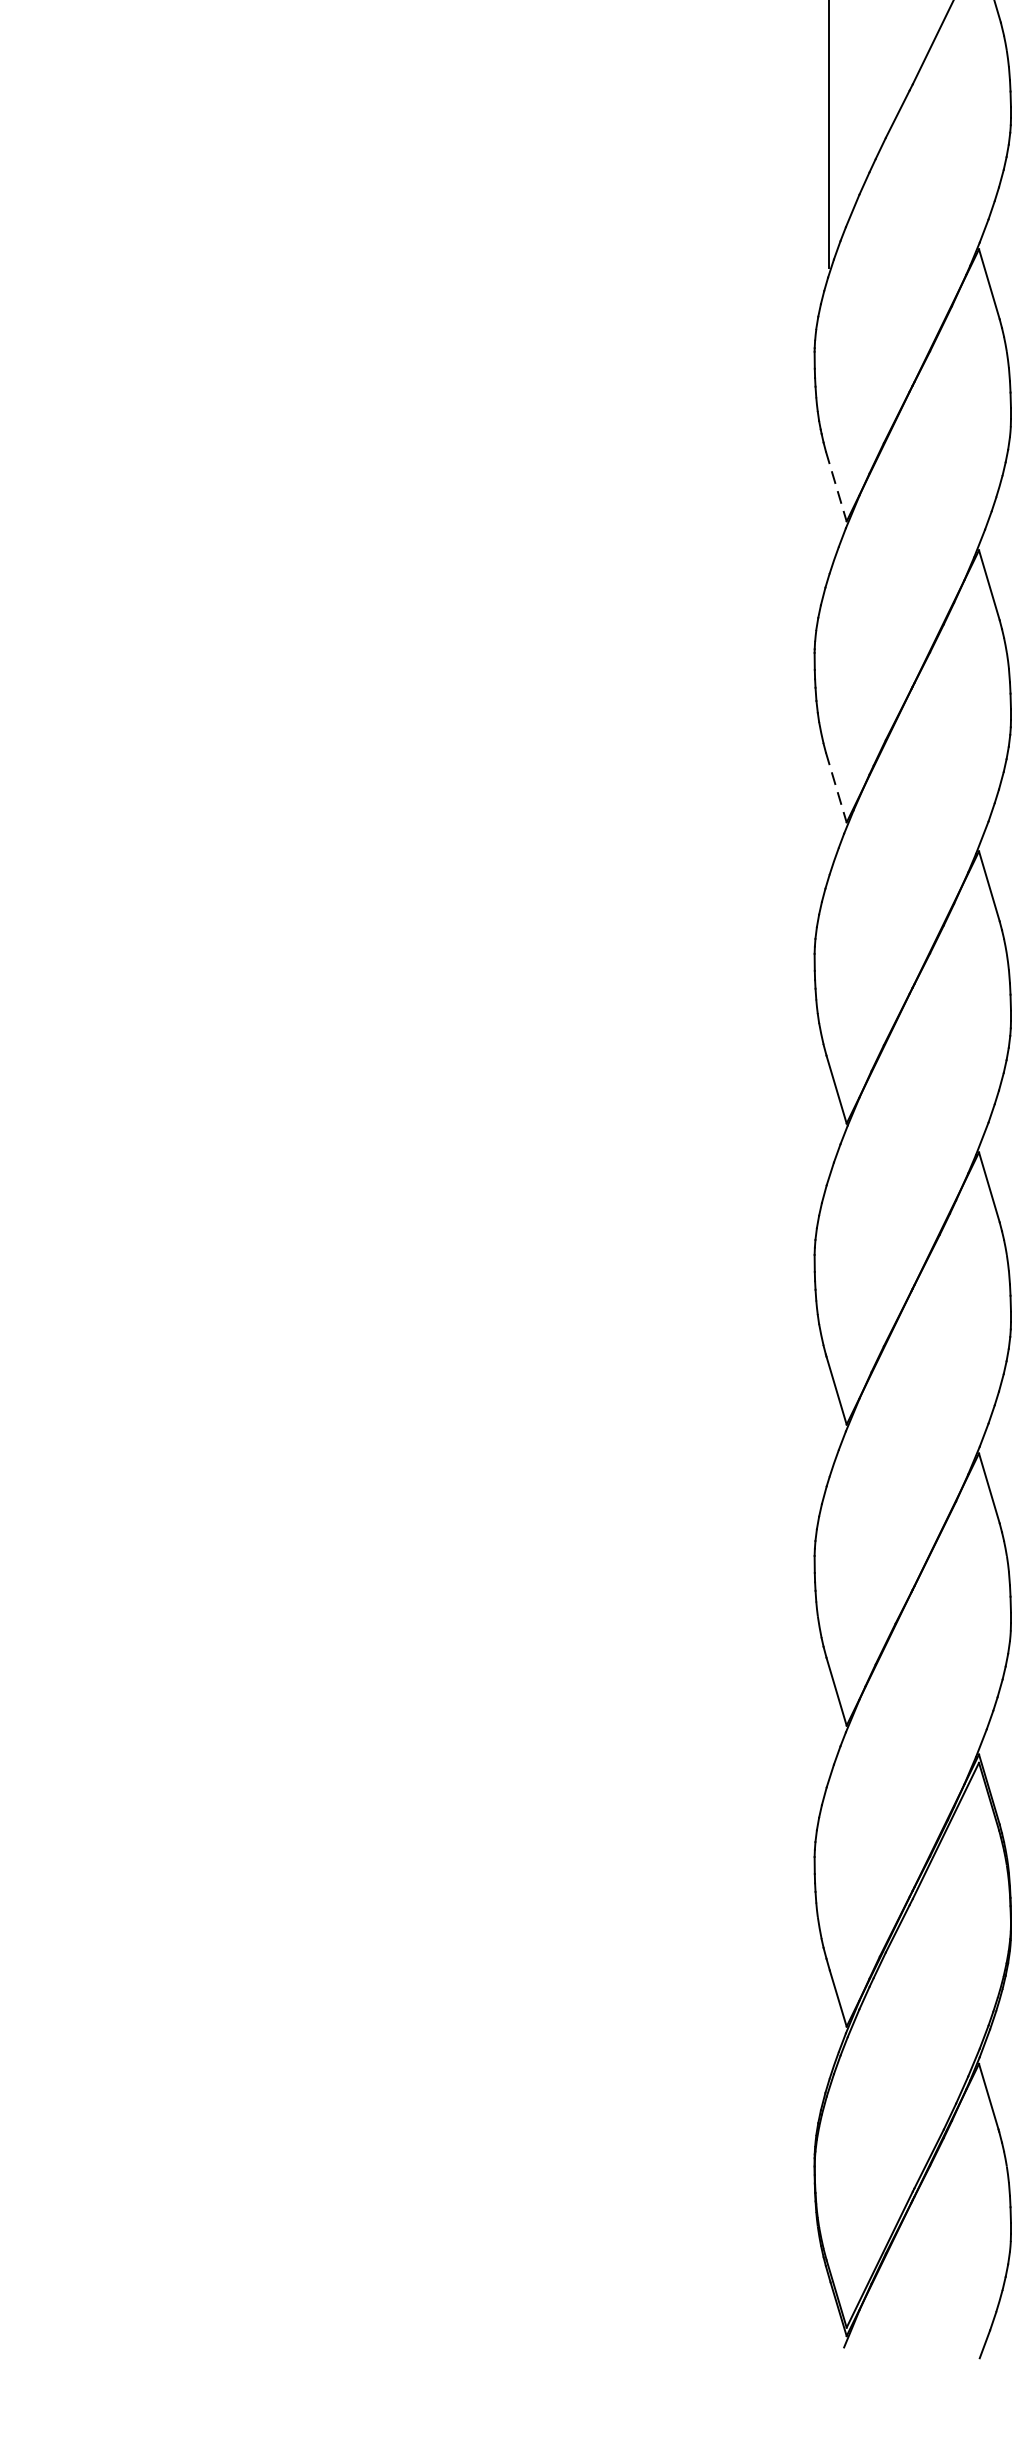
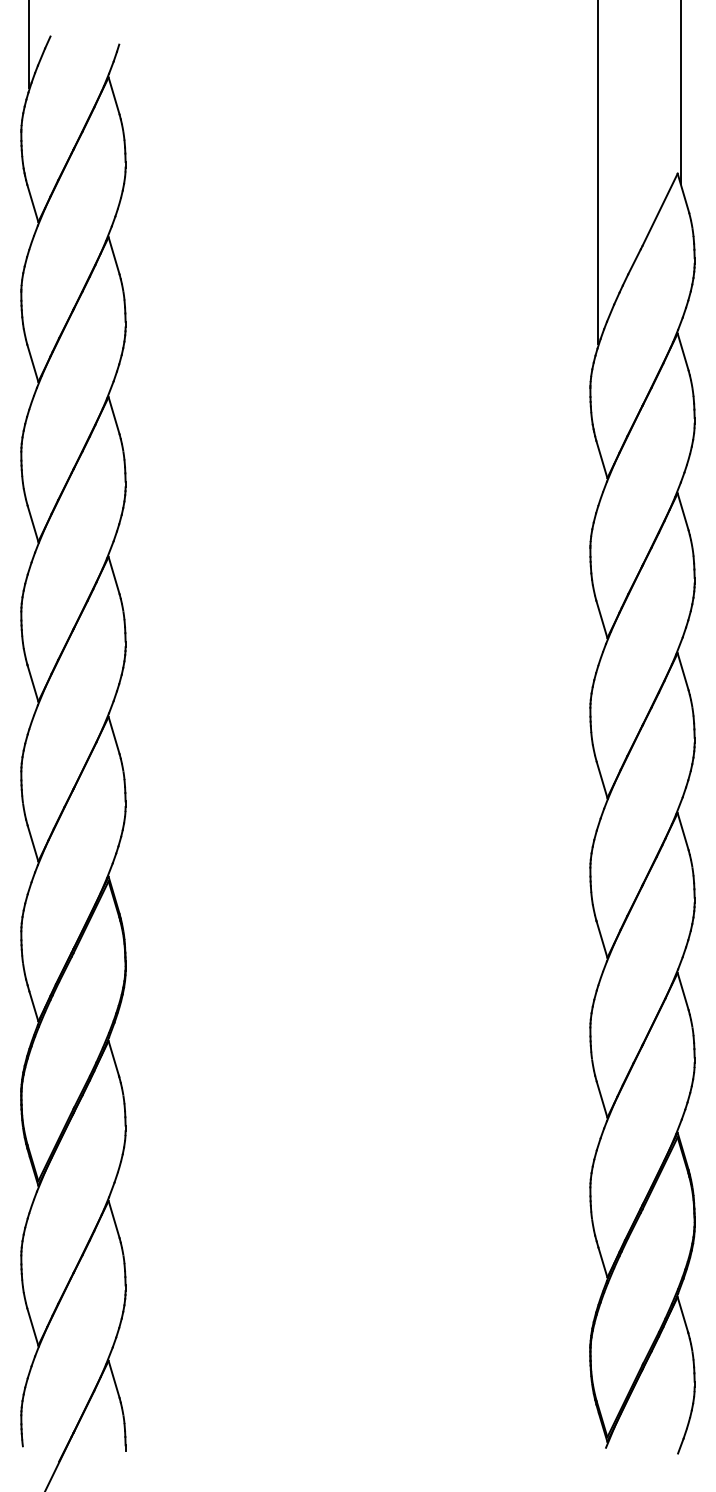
line: (837, 486) -> (602, 459), dashed -> solid
line: (837, 787) -> (602, 619), dashed -> solid

